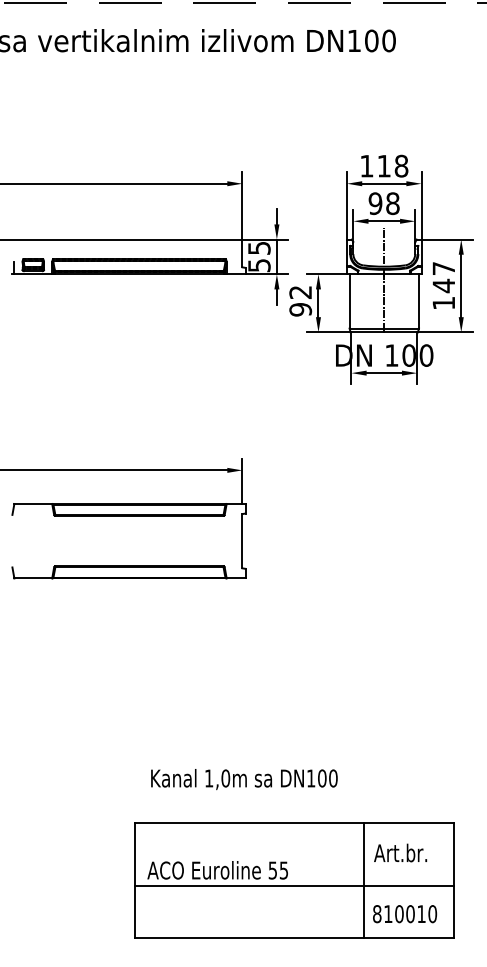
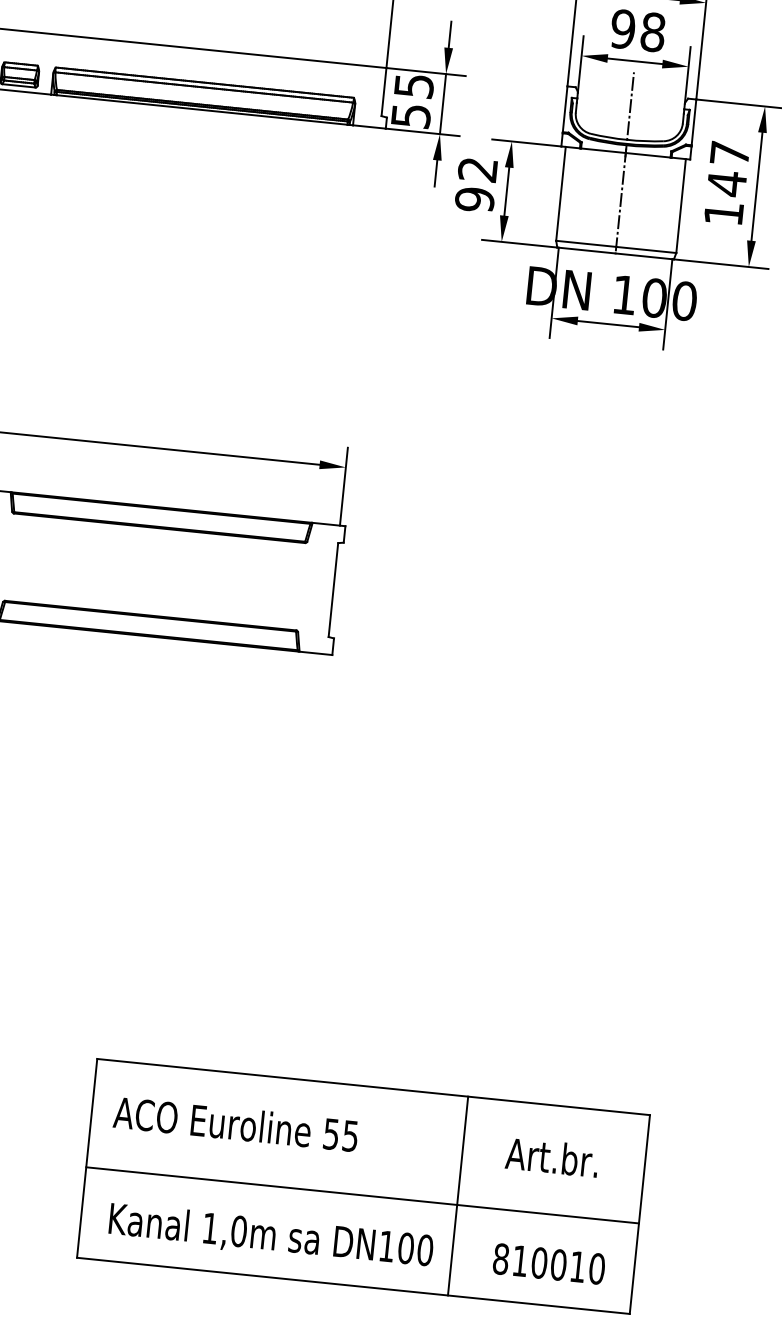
text: (244, 779) -> (271, 1236), moved
text: (217, 870) -> (235, 1124), moved
line: (363, 880) -> (457, 1195), moved

